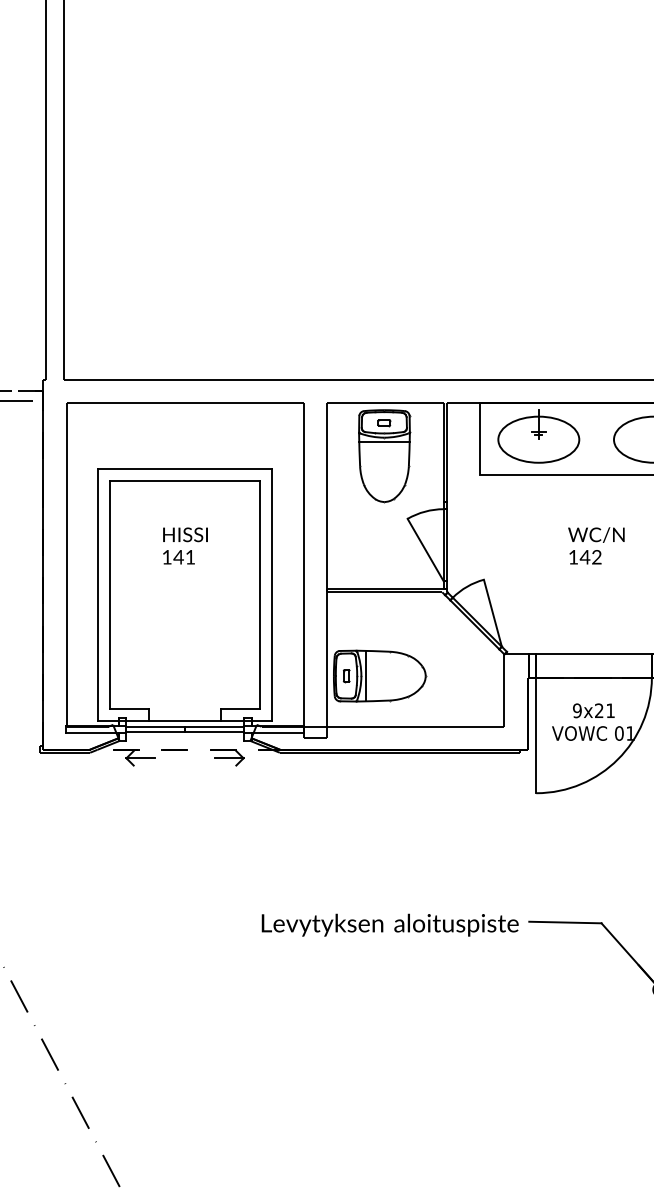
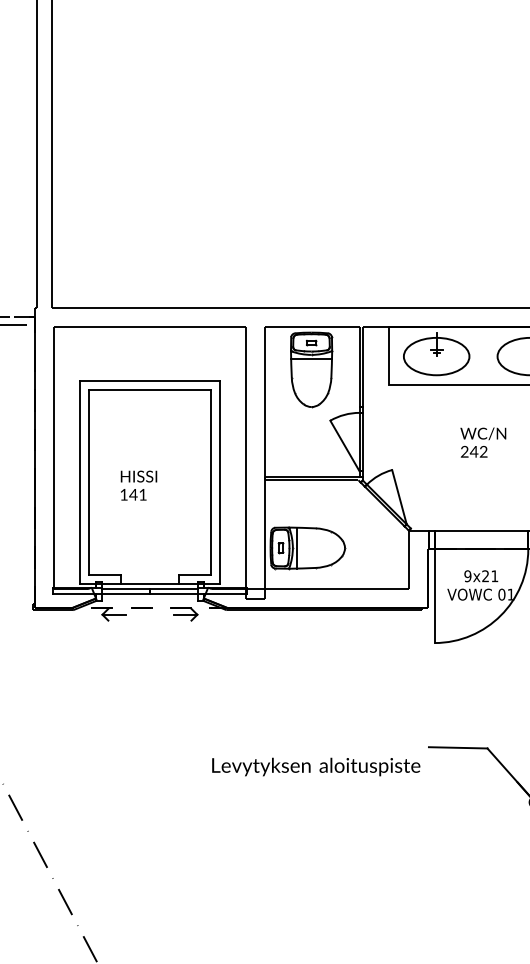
text: (185, 545) -> (138, 485), moved
text: (573, 557) -> (464, 452), 142 -> 242
text: (389, 924) -> (315, 766), moved

